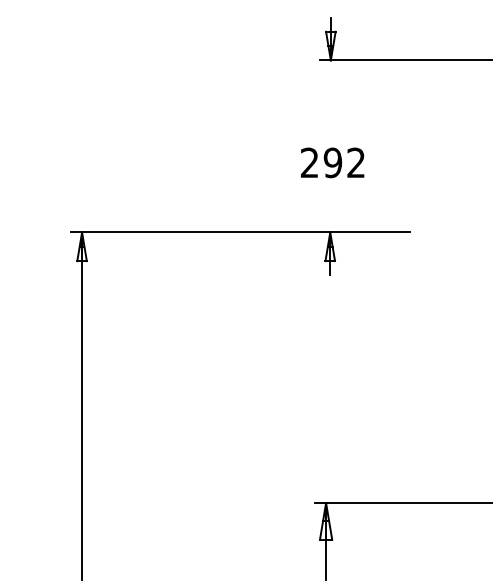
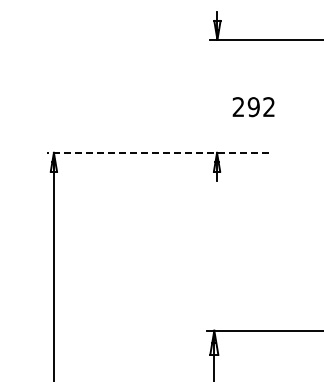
text: (332, 163) -> (253, 107), moved
line: (239, 231) -> (157, 152), solid -> dashed

